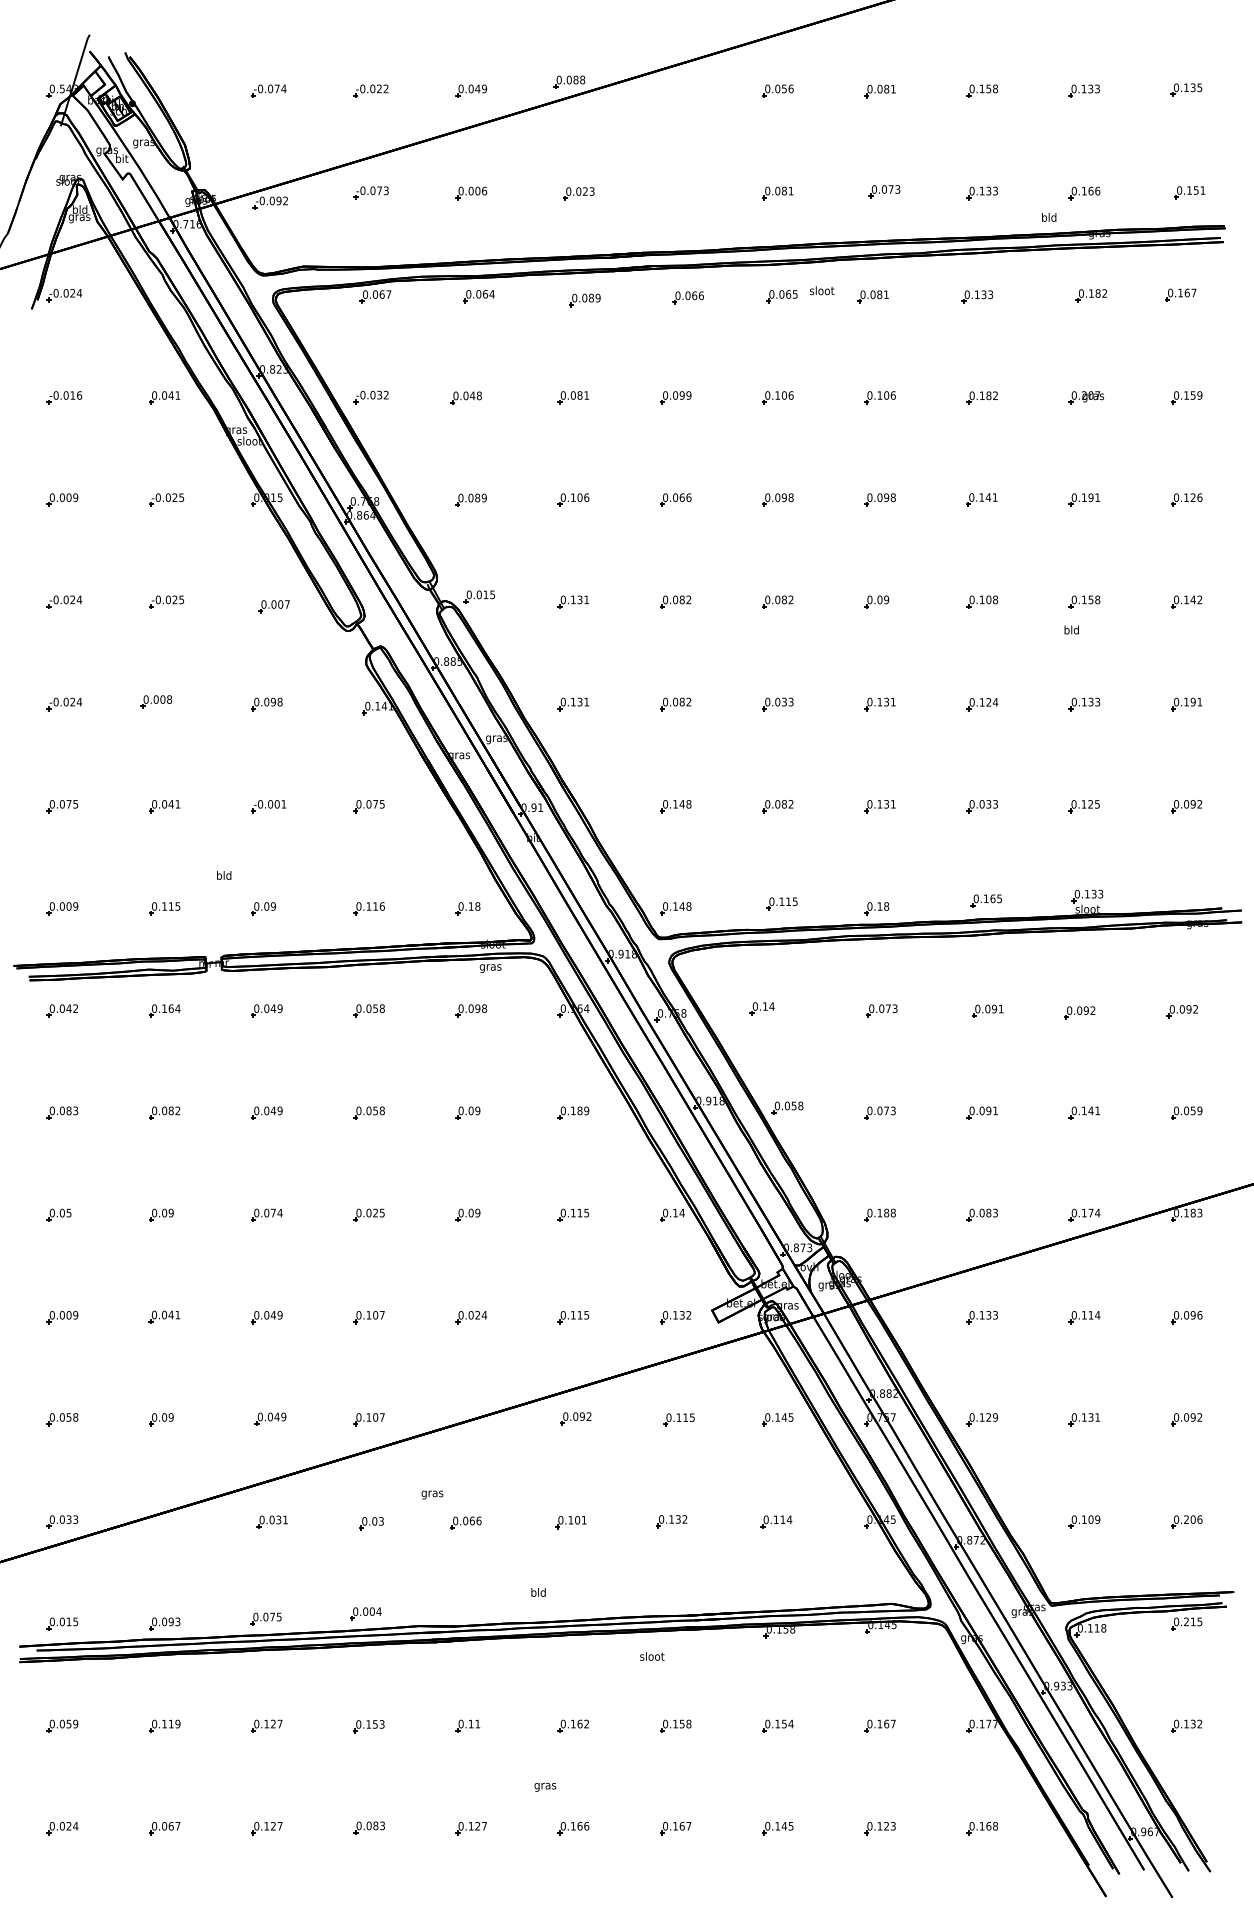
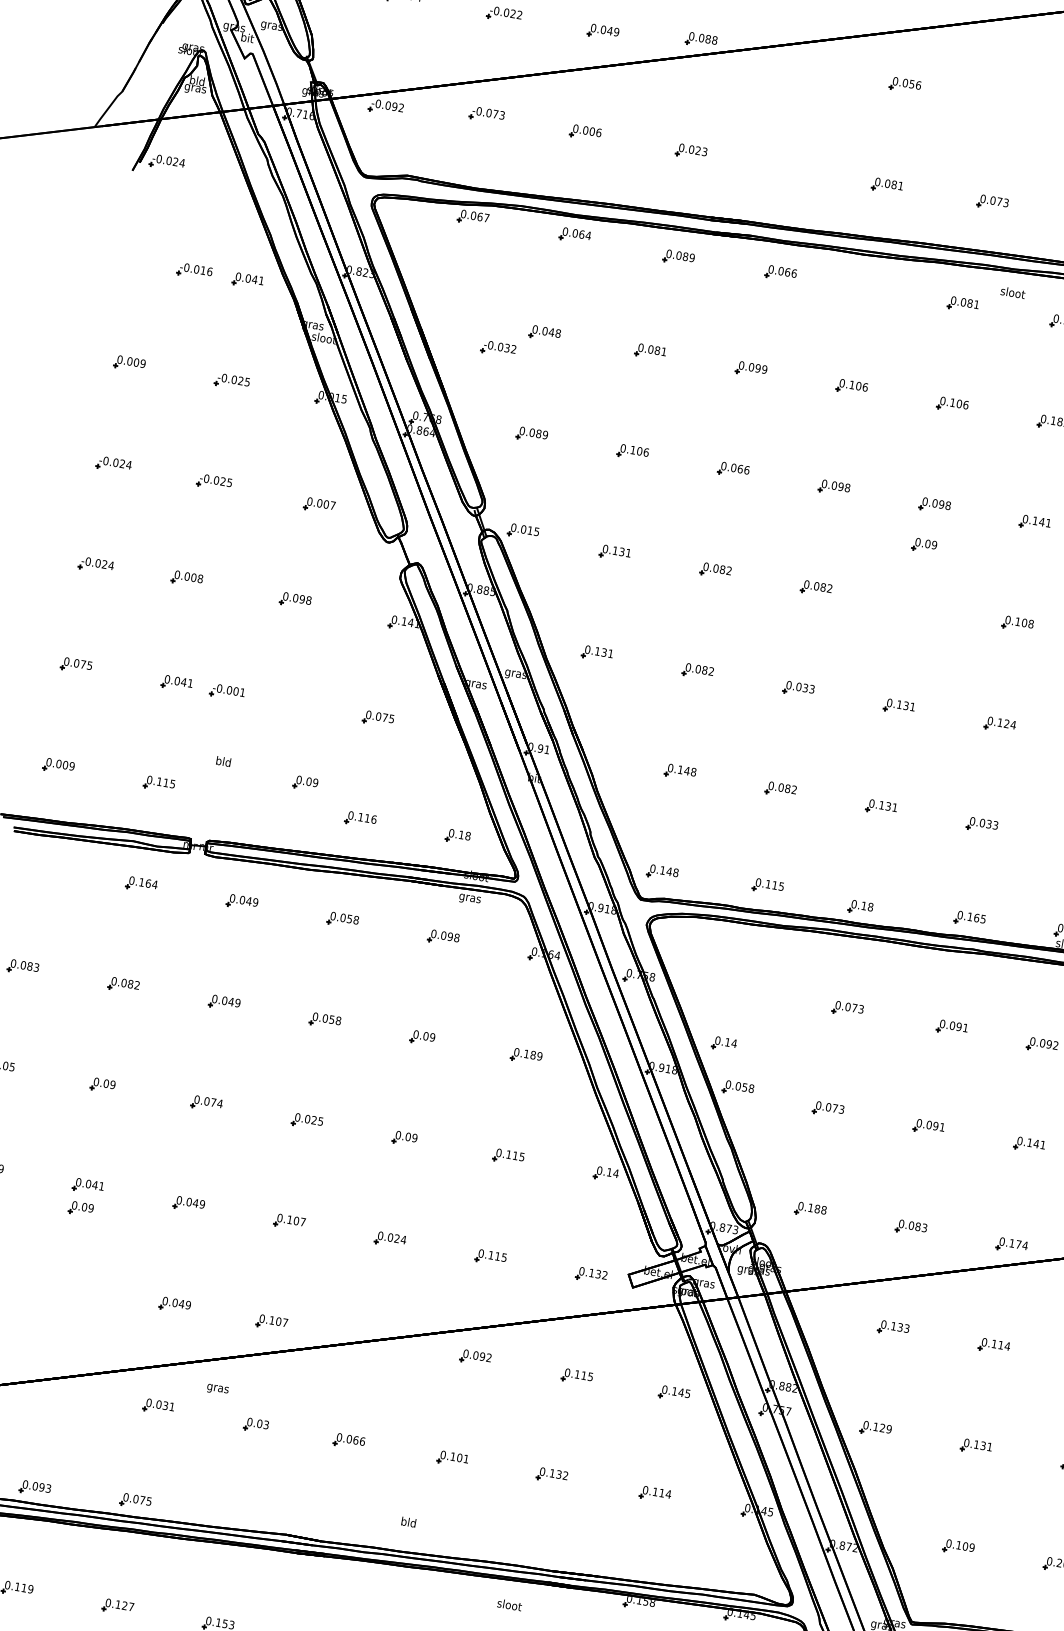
part: (879, 91) -> (1005, 103), removed
text: (822, 290) -> (1013, 292), moved
part: (781, 296) -> (873, 288), removed
part: (64, 397) -> (194, 271), moved
part: (370, 397) -> (497, 348), moved
part: (876, 601) -> (924, 544), moved
part: (268, 806) -> (227, 692), moved
part: (263, 908) -> (305, 783), moved
part: (761, 1008) -> (723, 1043), moved
part: (61, 1010) -> (40, 866), removed
part: (161, 1419) -> (81, 1208), moved
text: (432, 1494) -> (217, 1389), moved
part: (365, 1613) -> (234, 1512), removed

